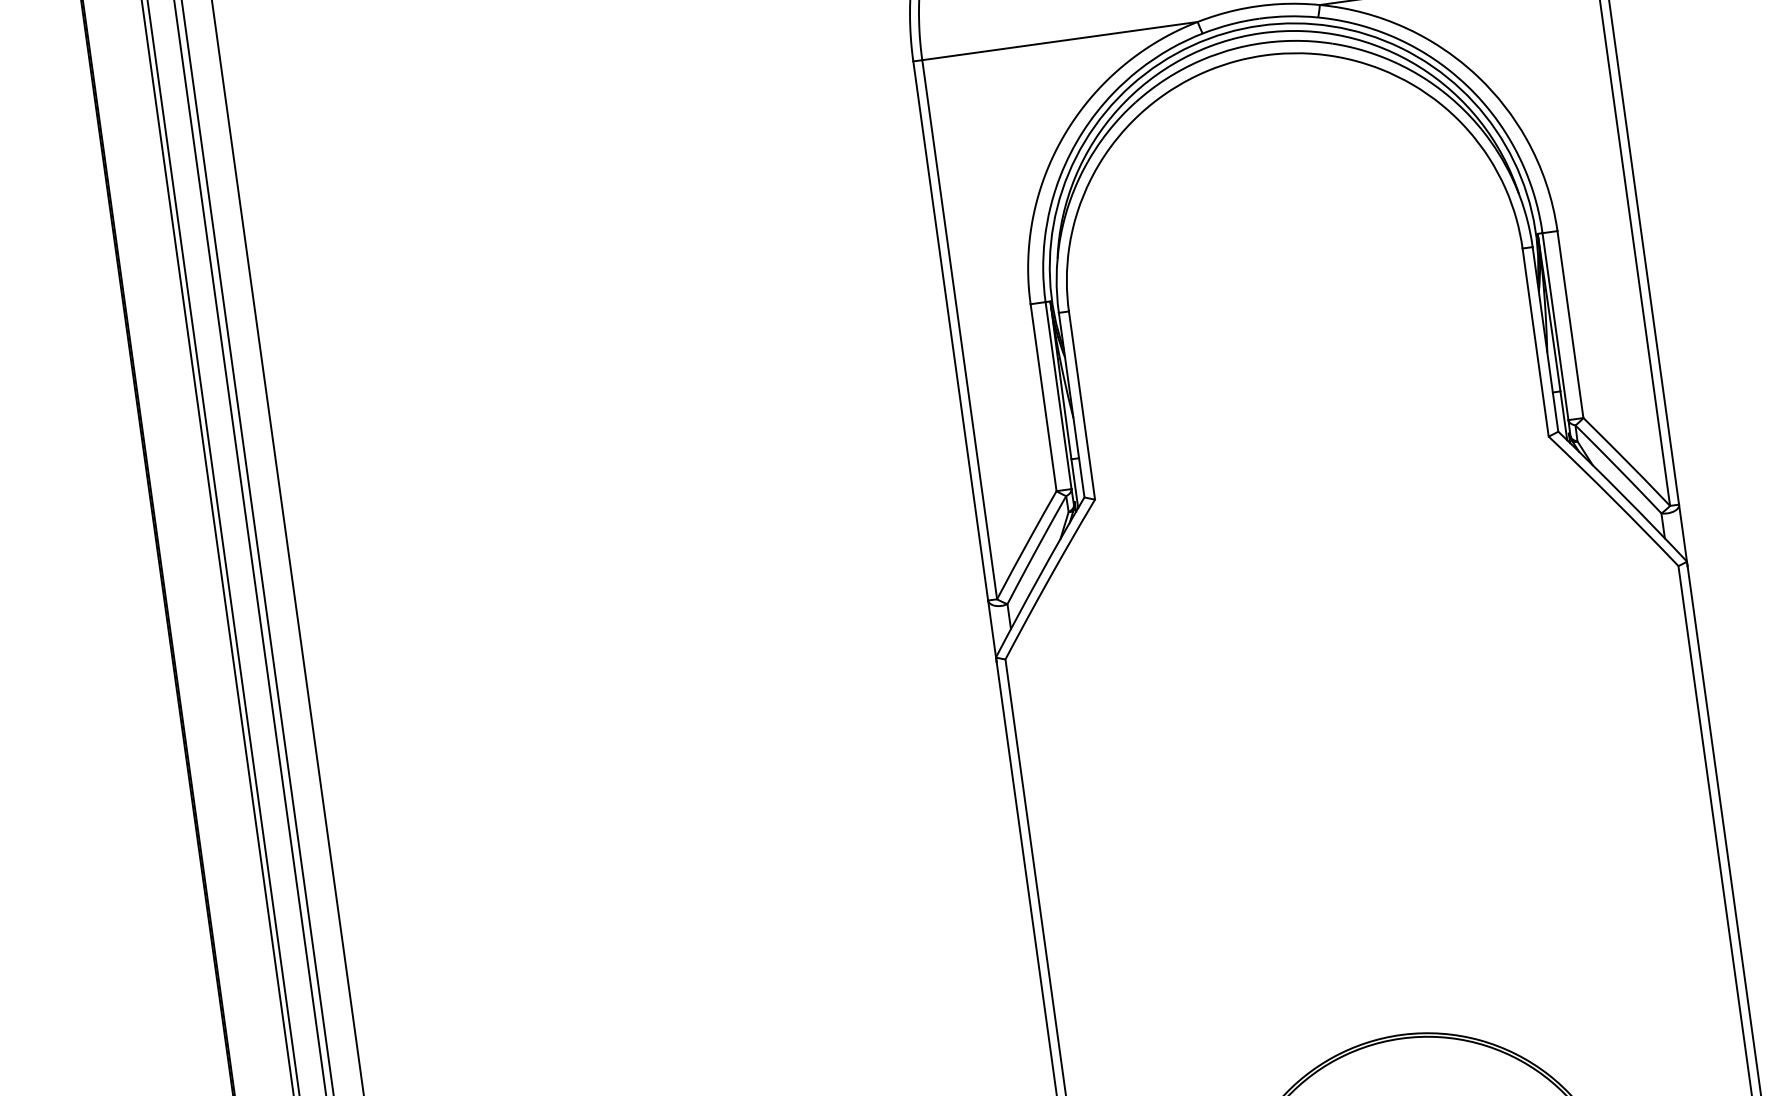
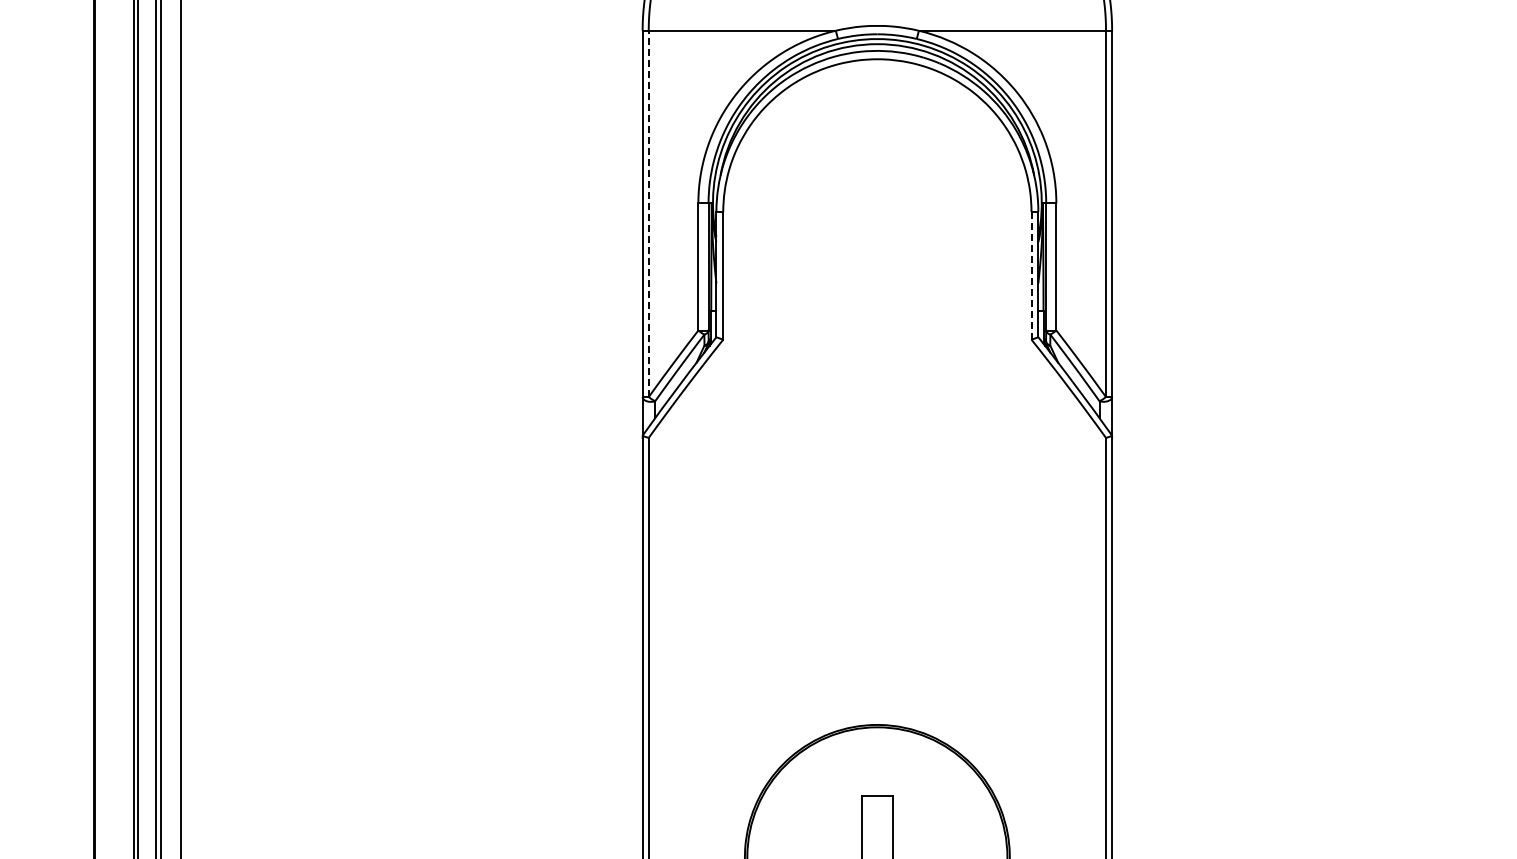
line: (959, 329) -> (648, 213), solid -> dashed
line: (1535, 342) -> (1031, 275), solid -> dashed

